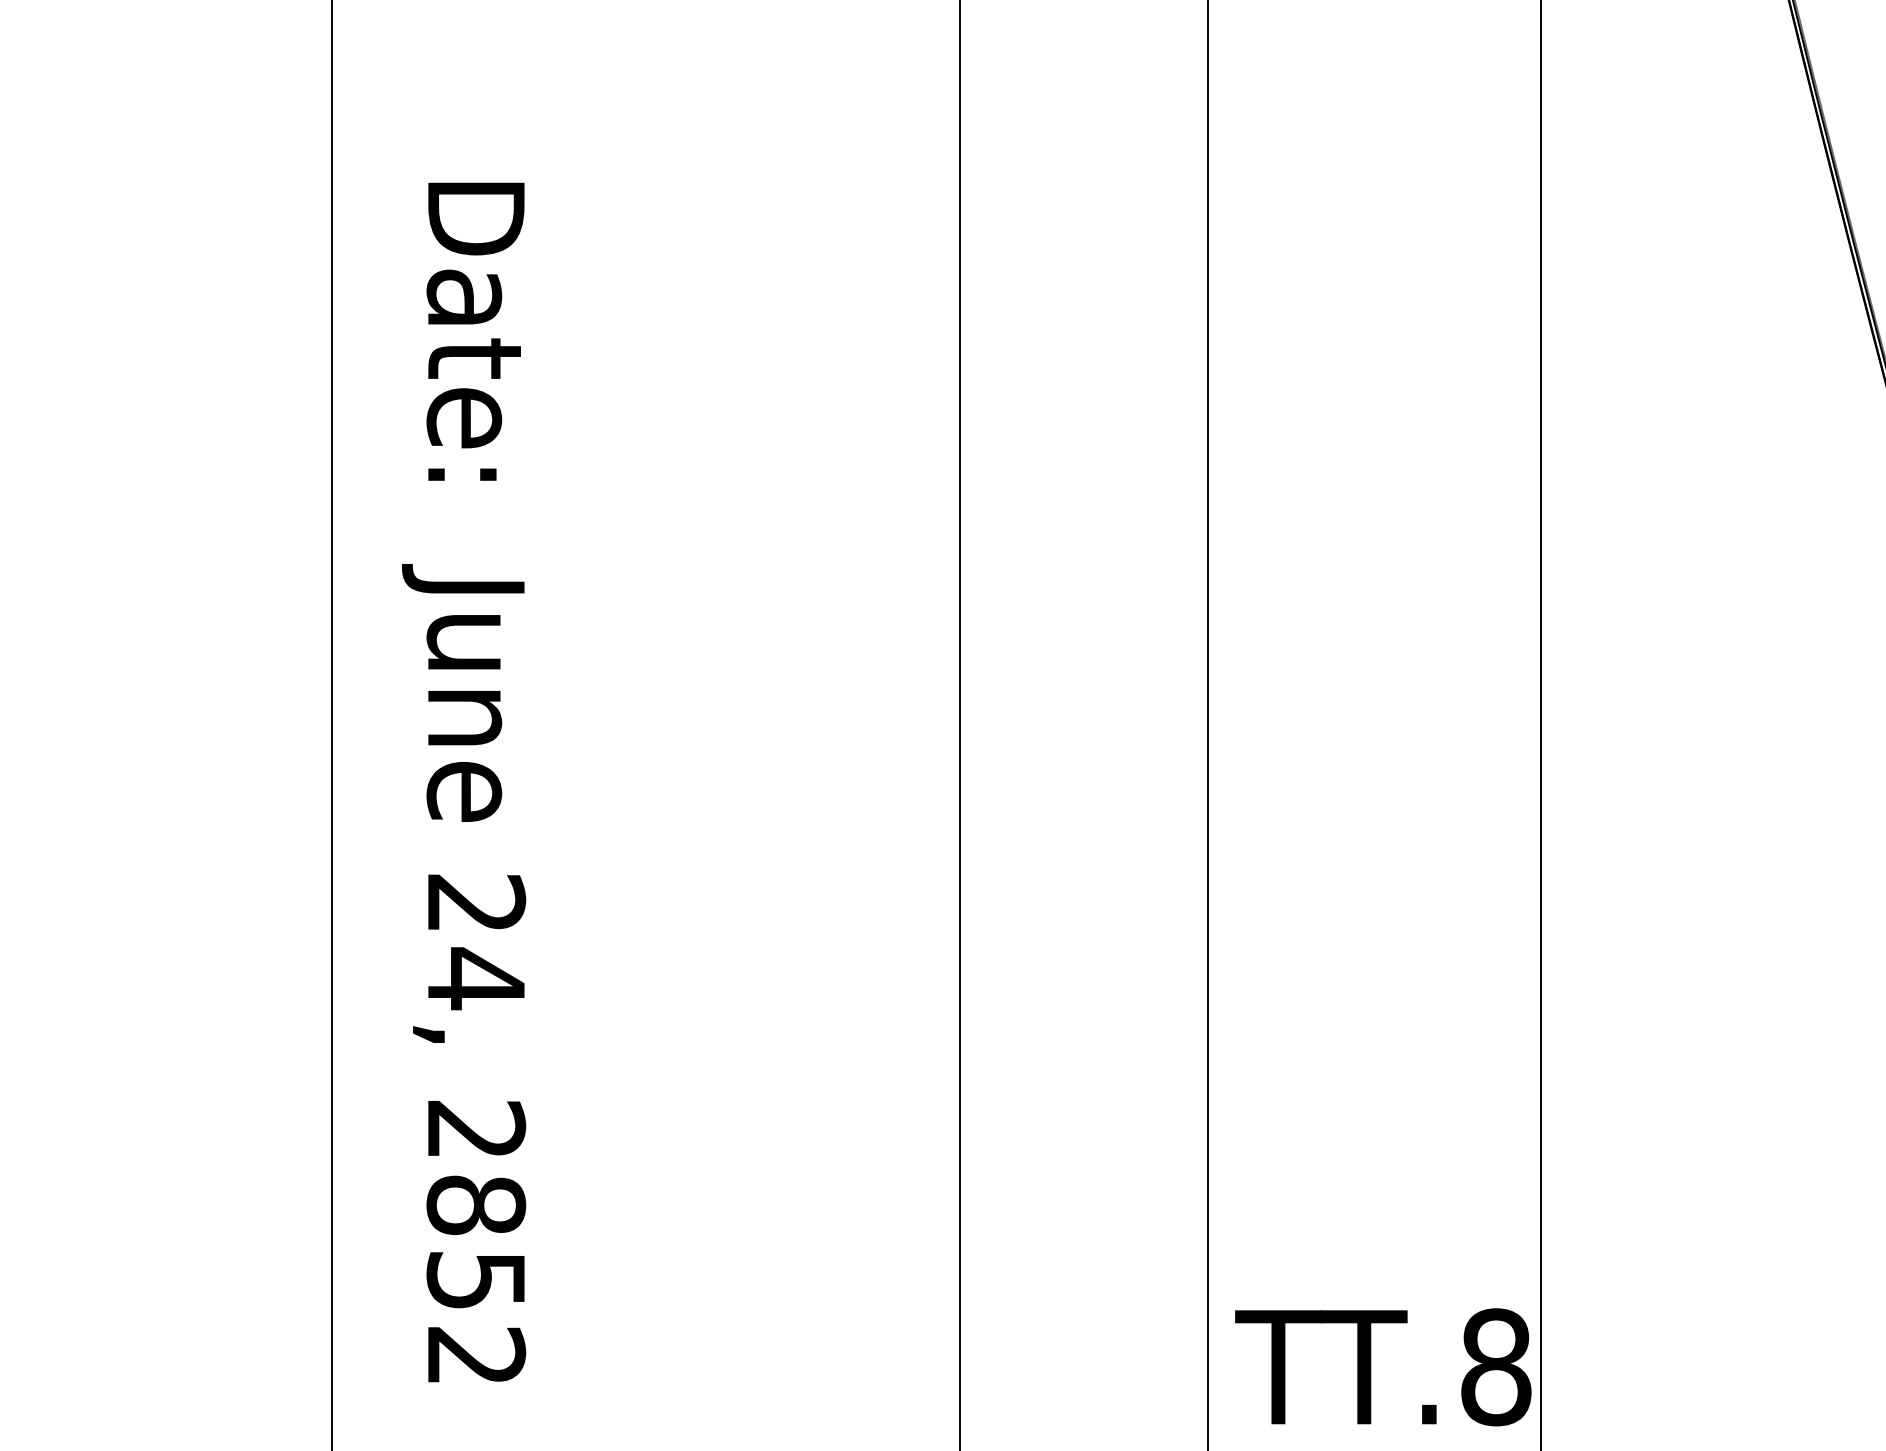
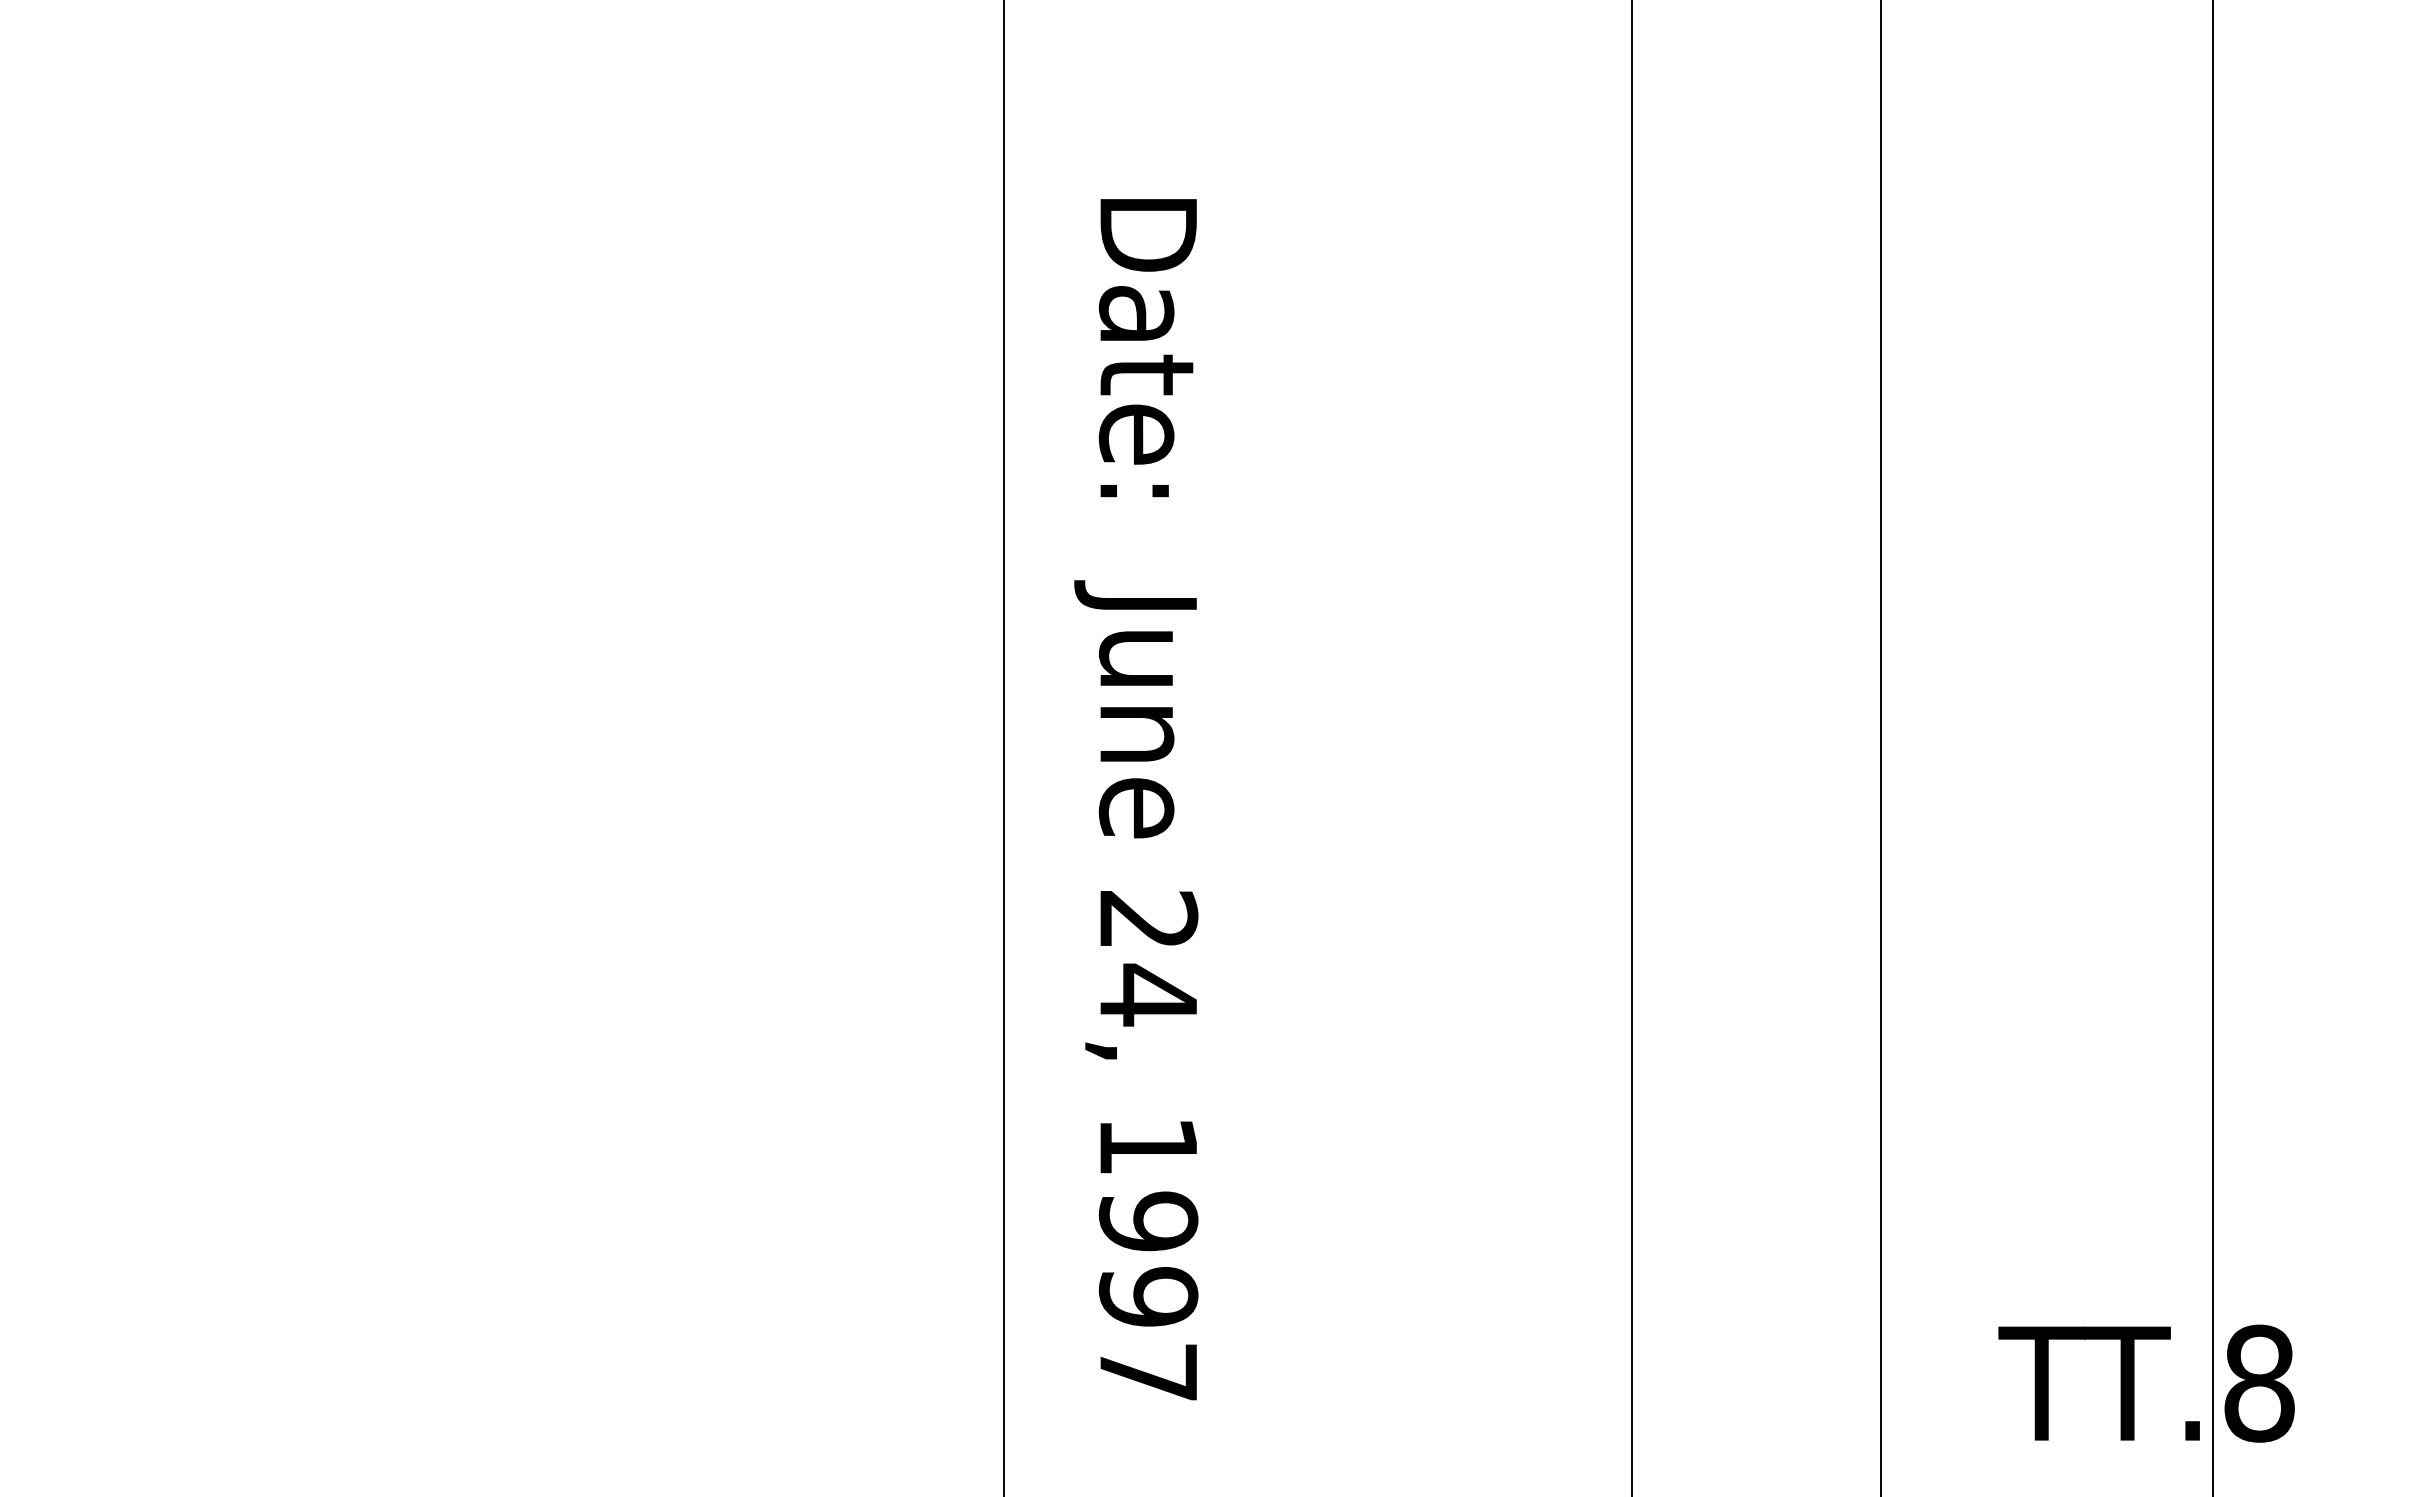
text: (476, 1242) -> (1148, 1258), 2852 -> 1997
text: (1383, 1367) -> (2146, 1383), moved

